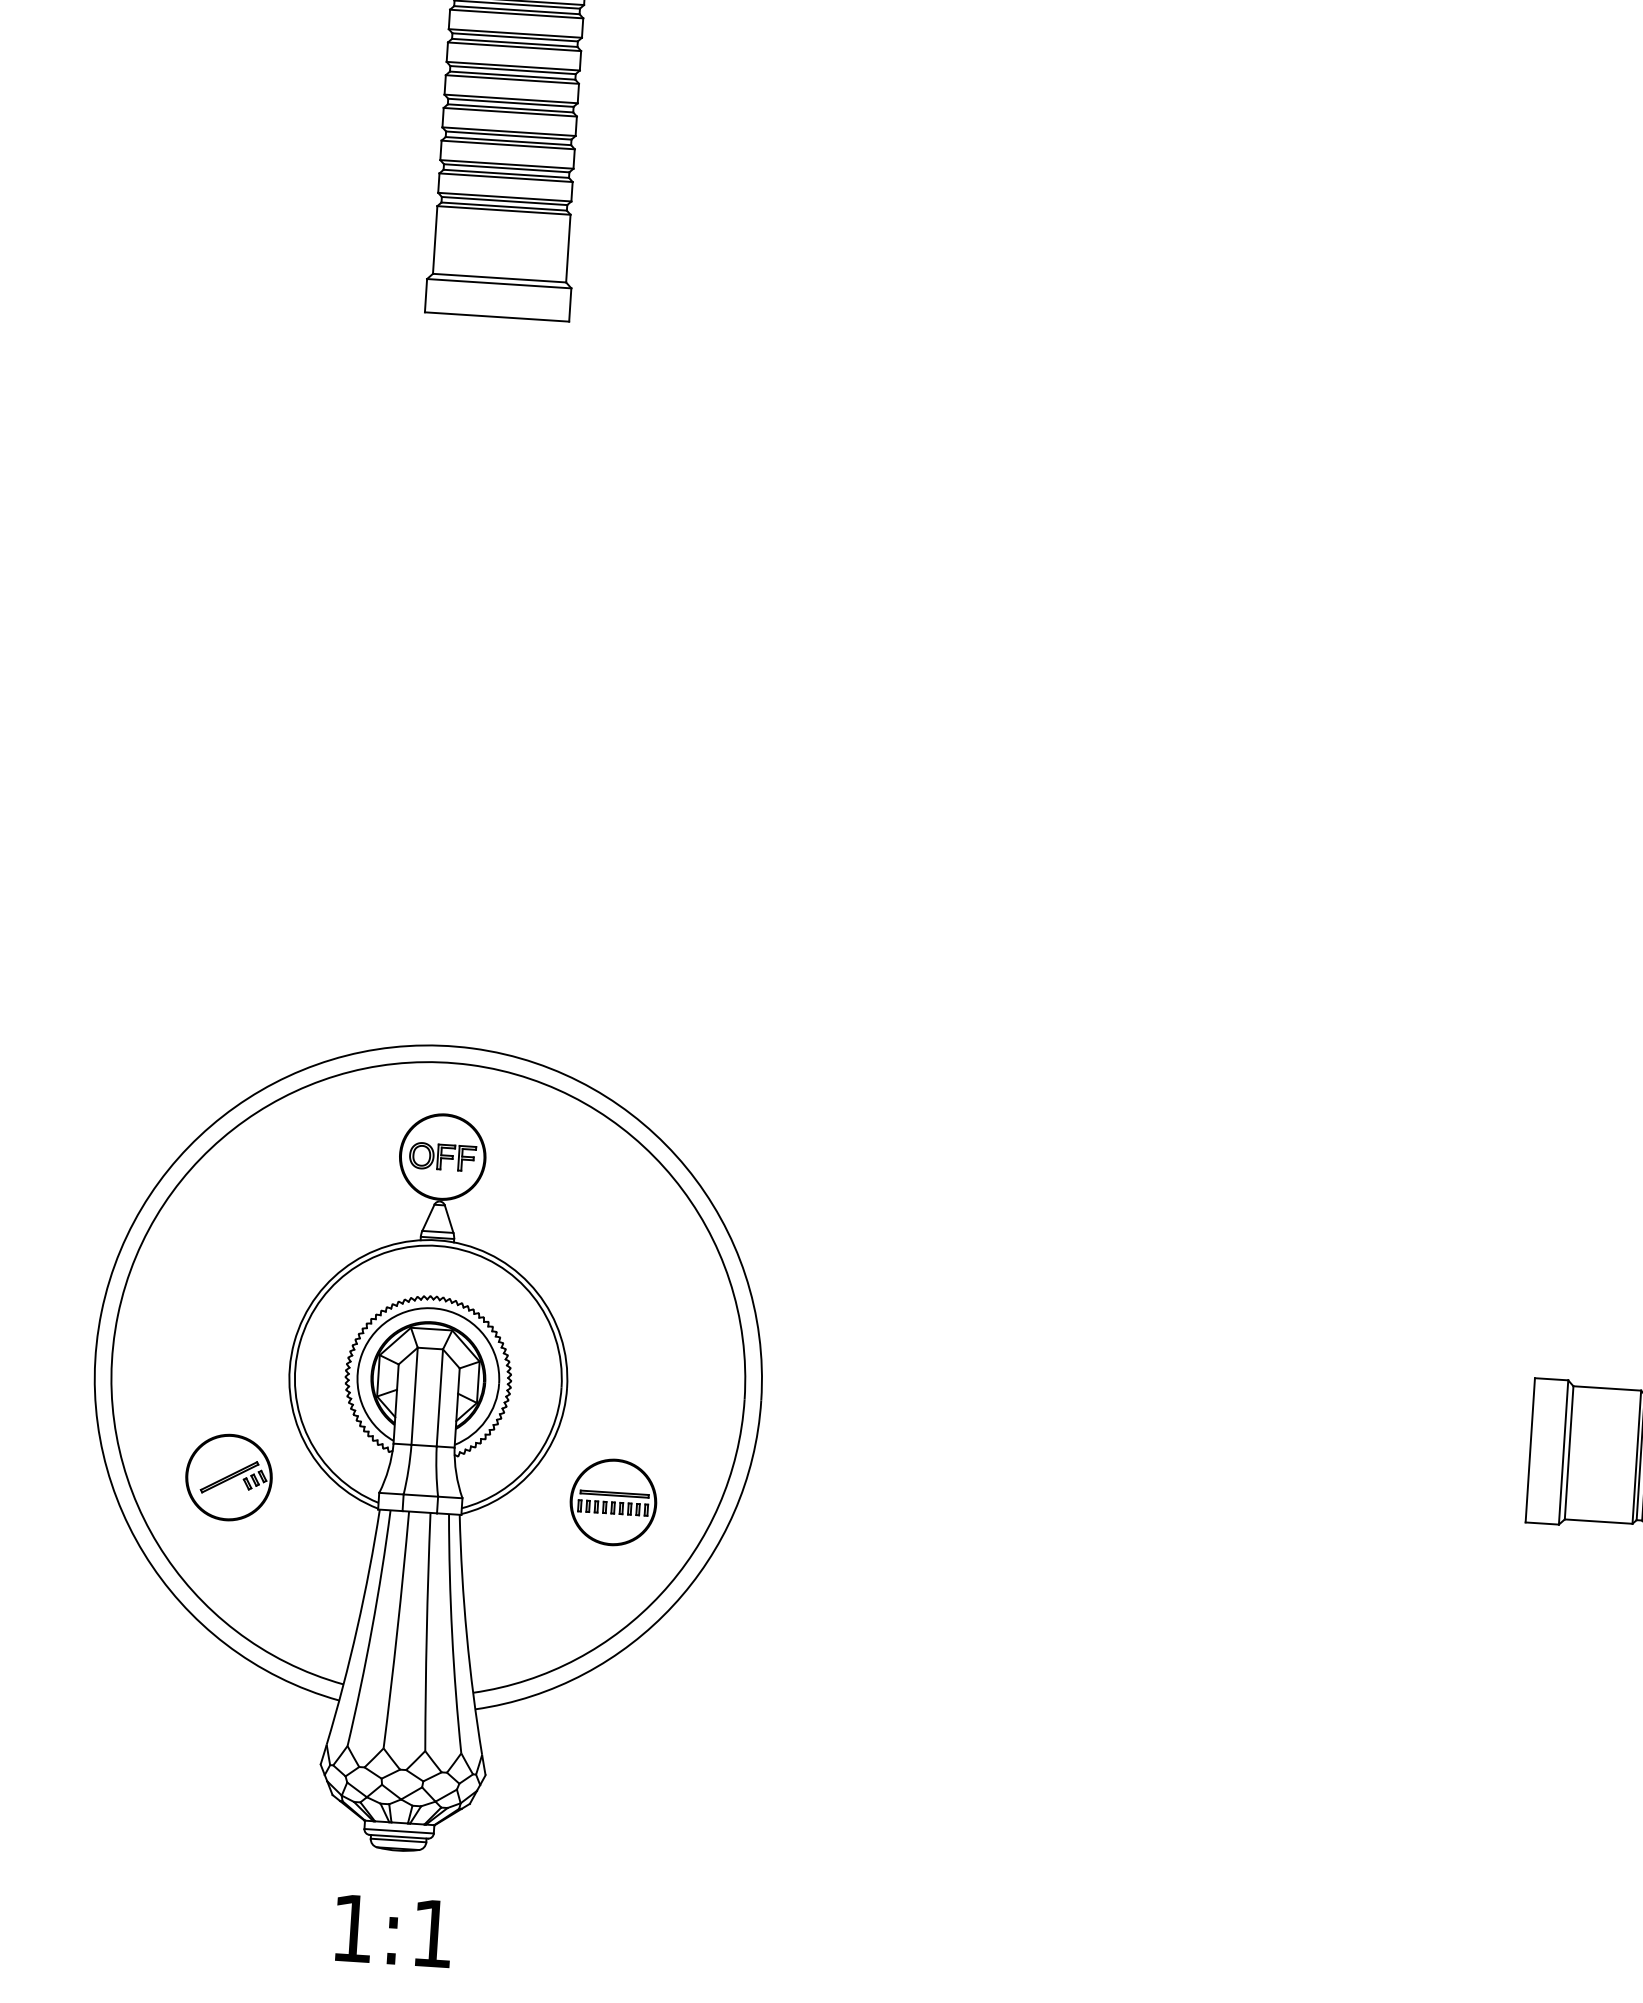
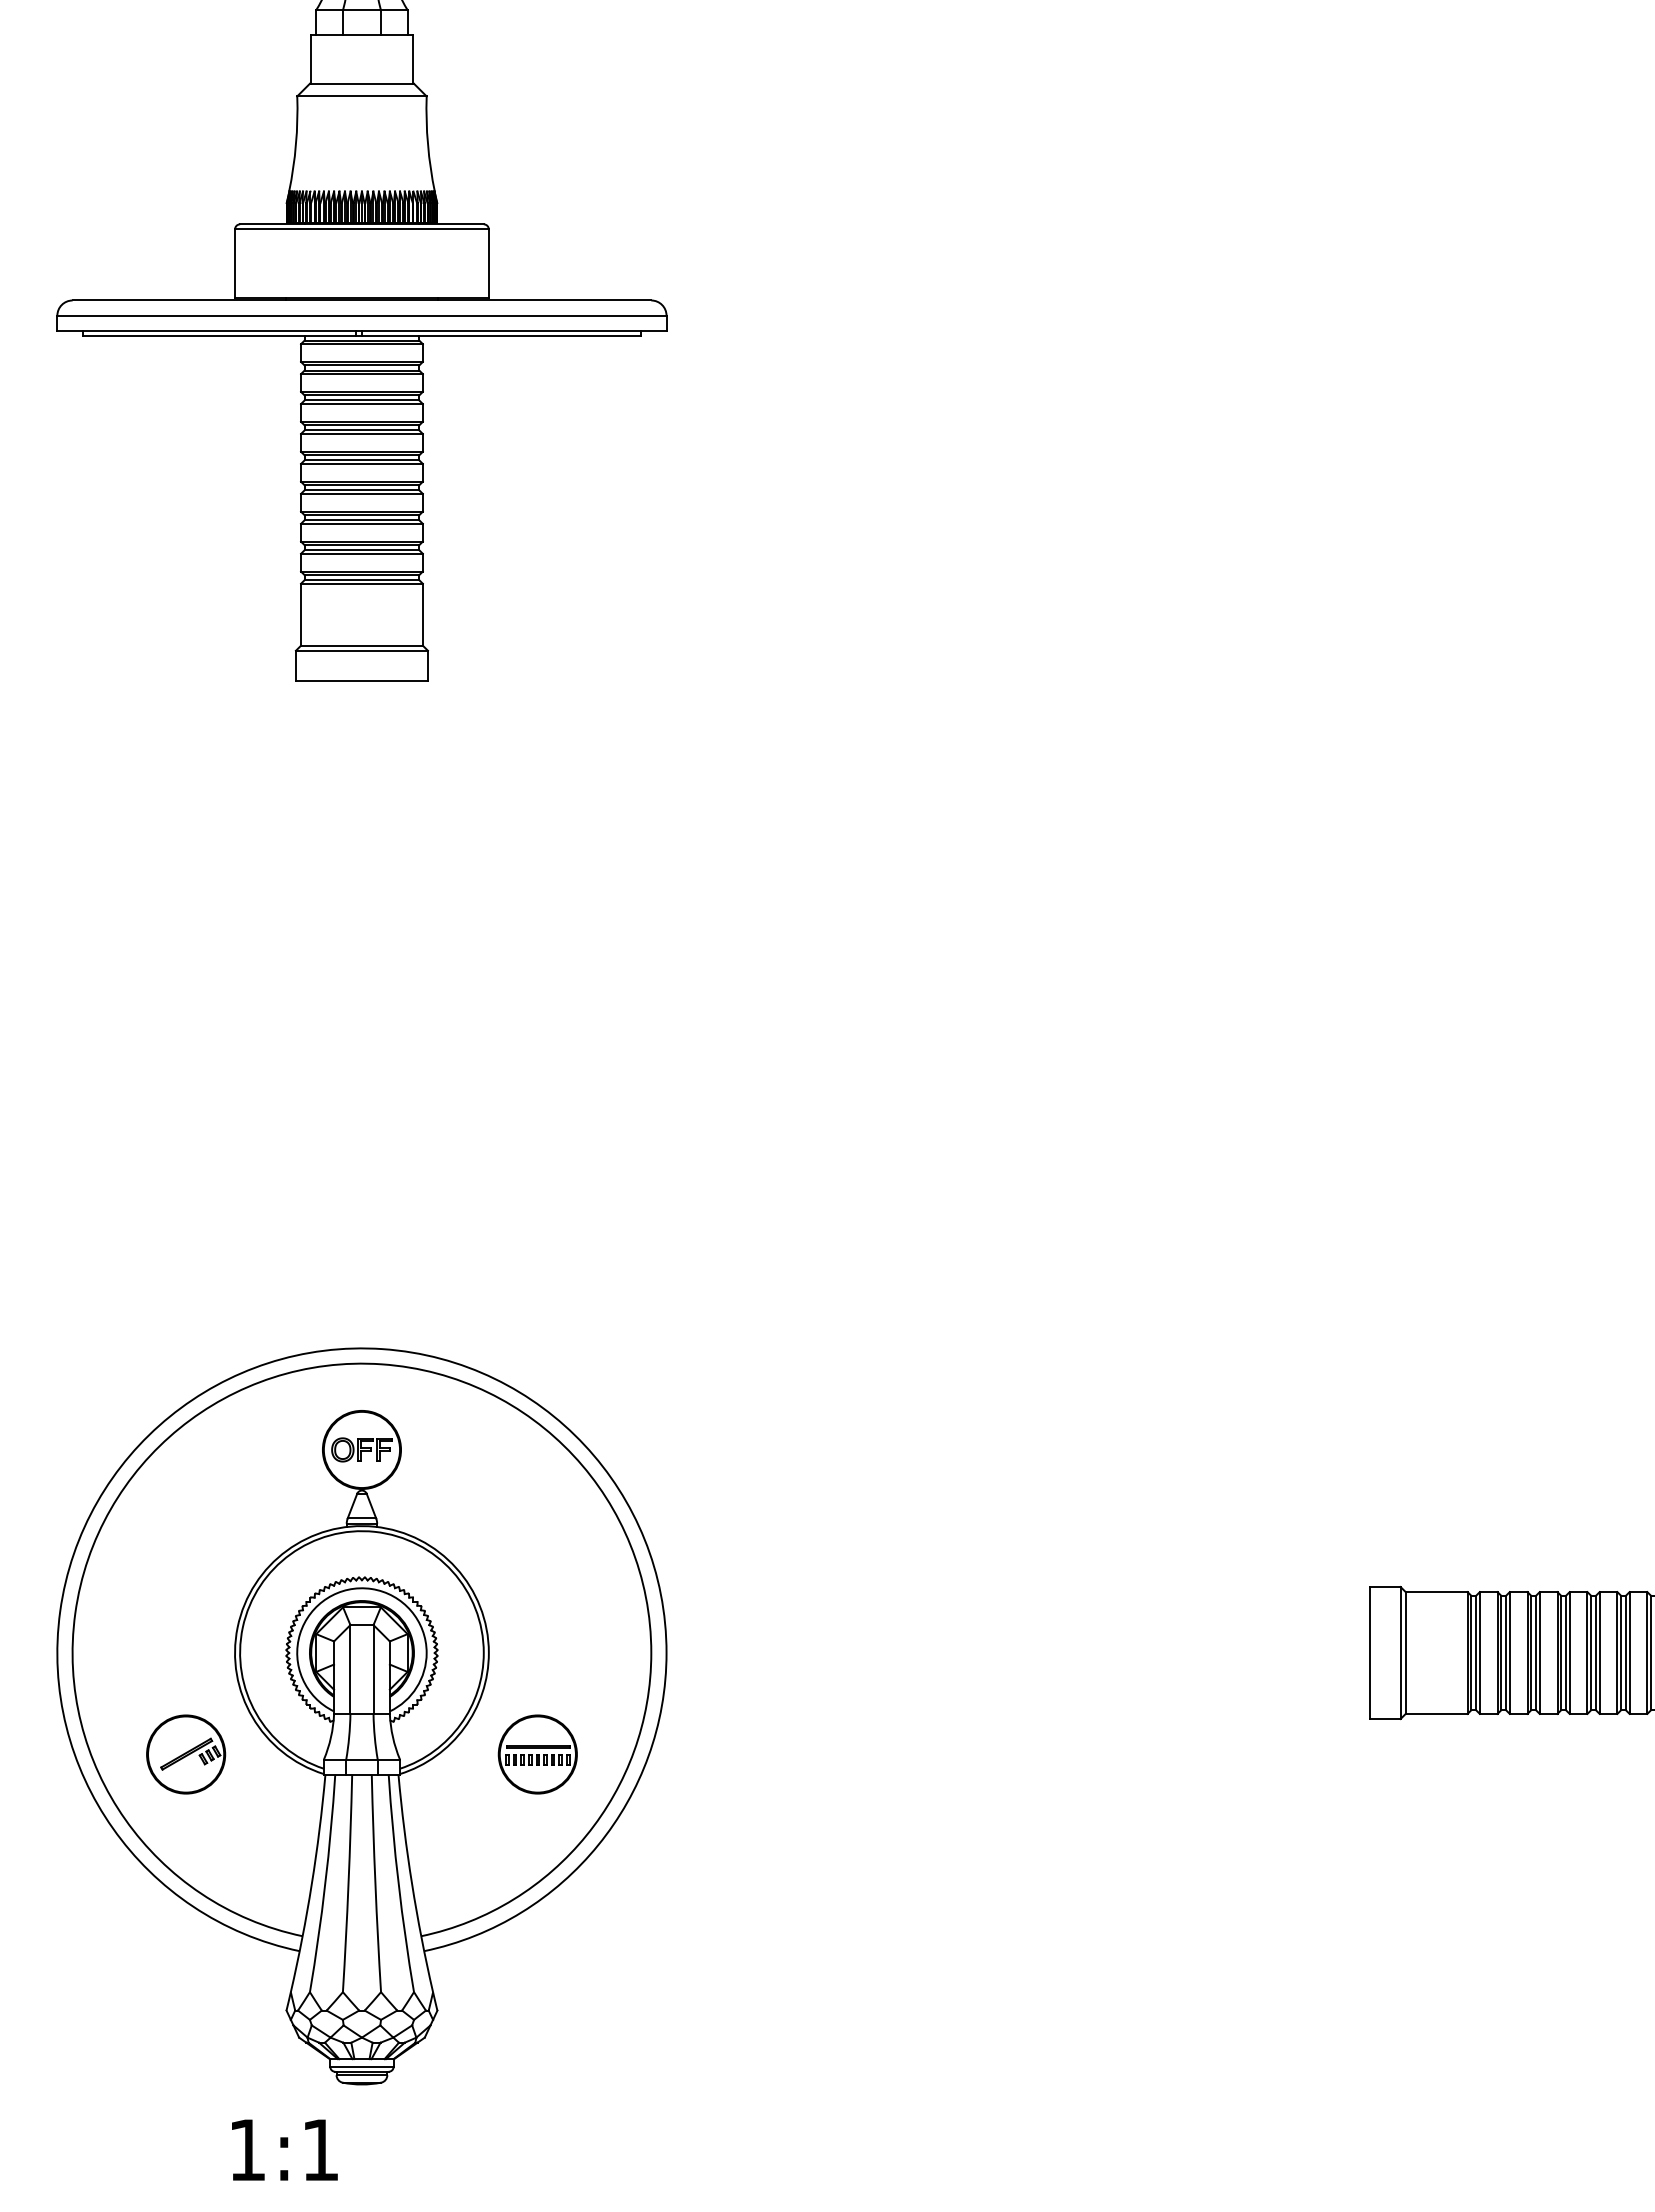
text: (393, 1930) -> (284, 2149), moved

